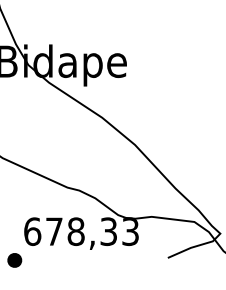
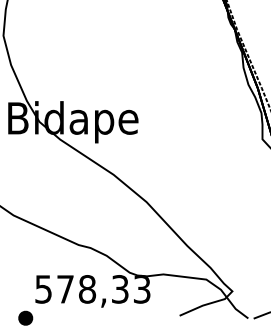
text: (32, 231) -> (43, 289), 678,33 -> 578,33

